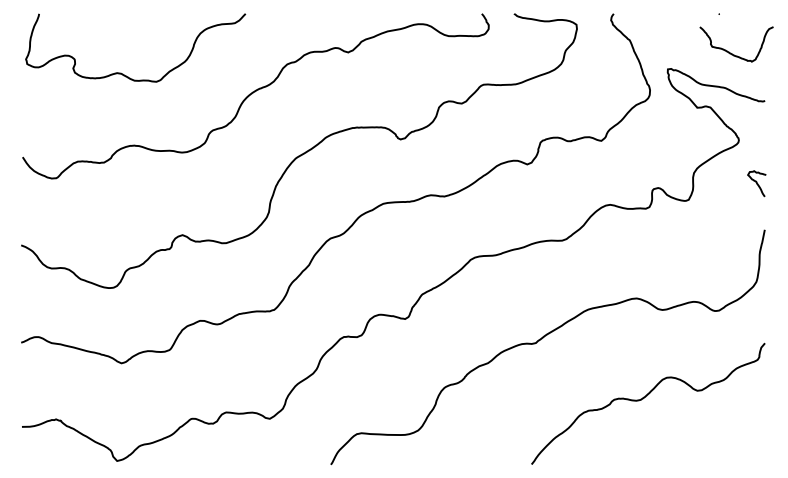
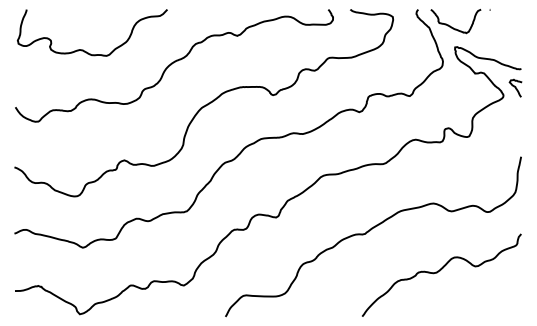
curve: (733, 53) -> (453, 27), moved
curve: (756, 182) -> (515, 87), moved

